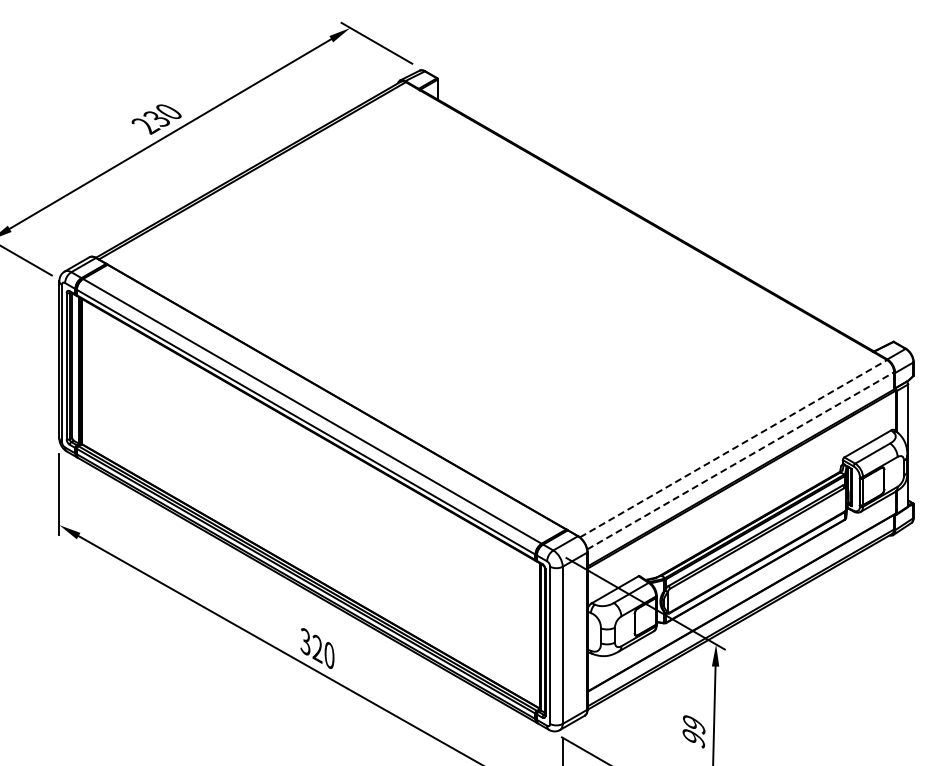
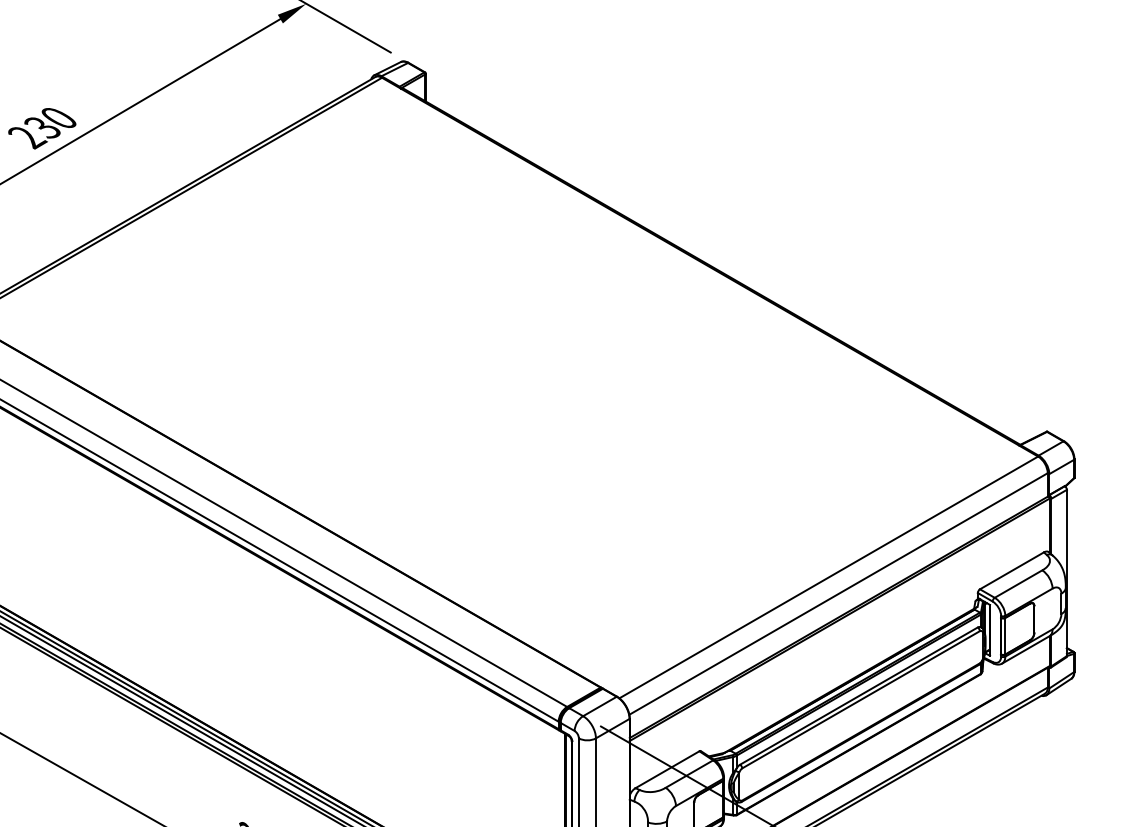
line: (733, 448) -> (828, 577), dashed -> solid
line: (741, 460) -> (839, 593), dashed -> solid

